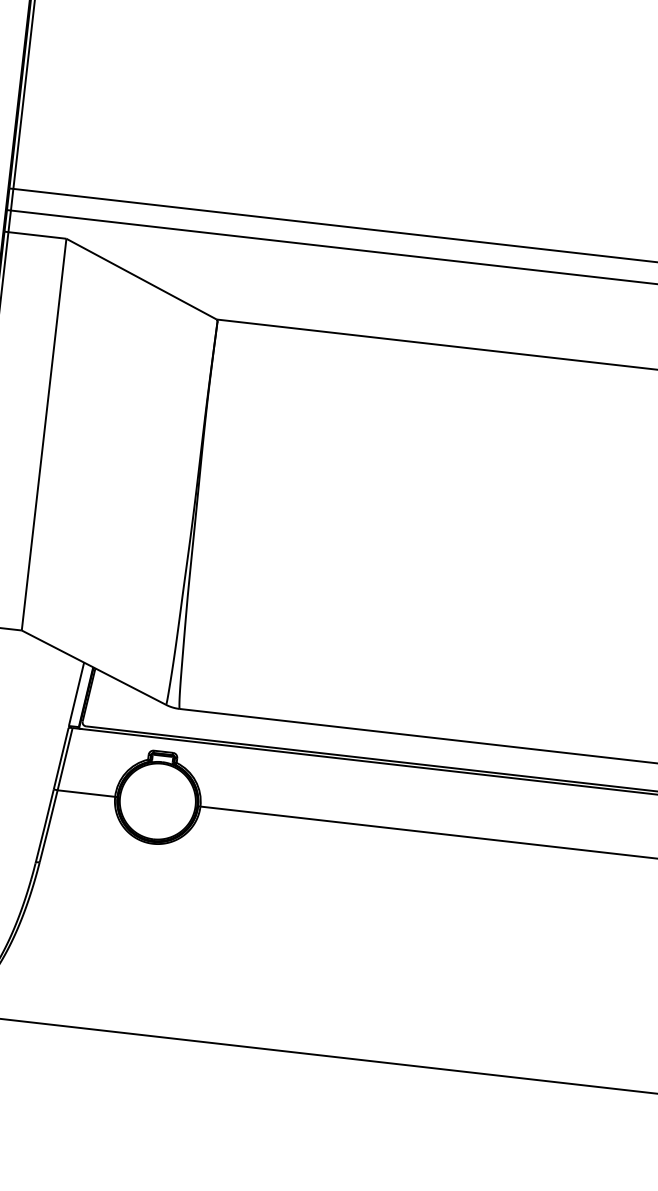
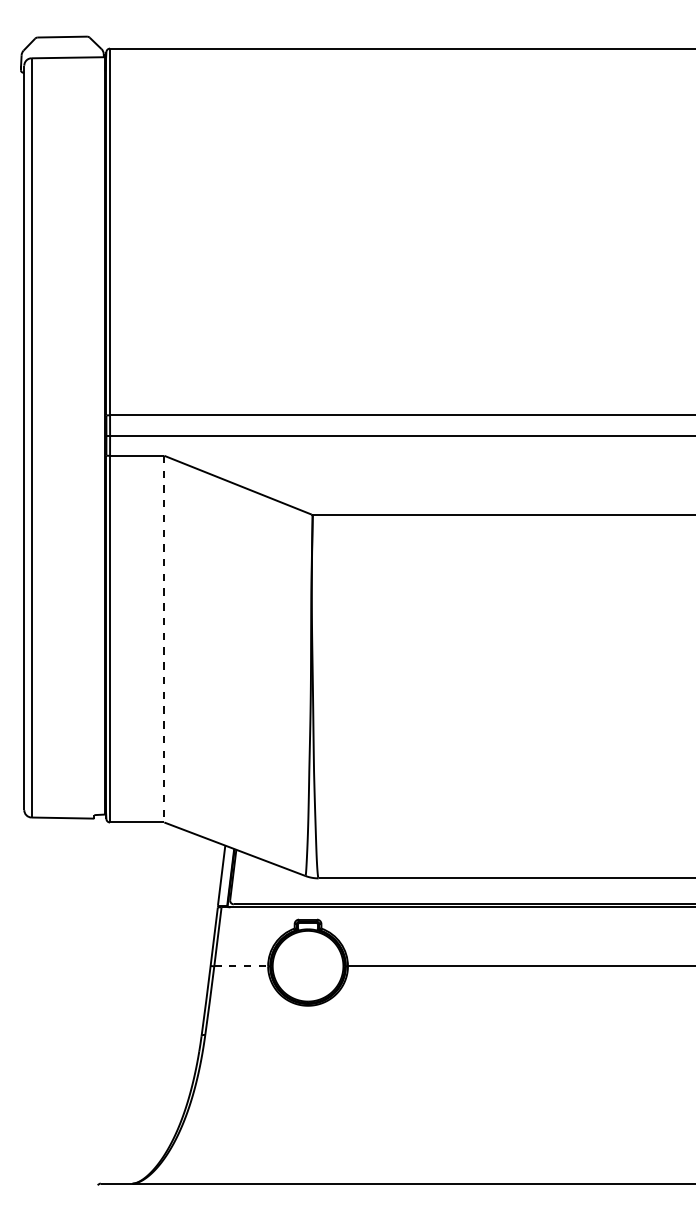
line: (44, 435) -> (164, 639), solid -> dashed
line: (86, 793) -> (241, 966), solid -> dashed

